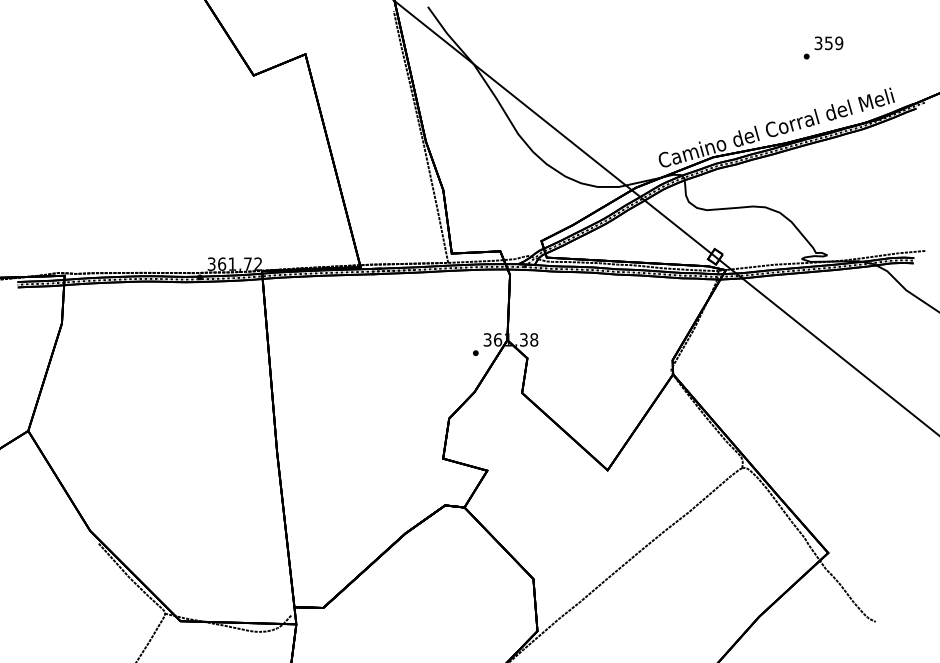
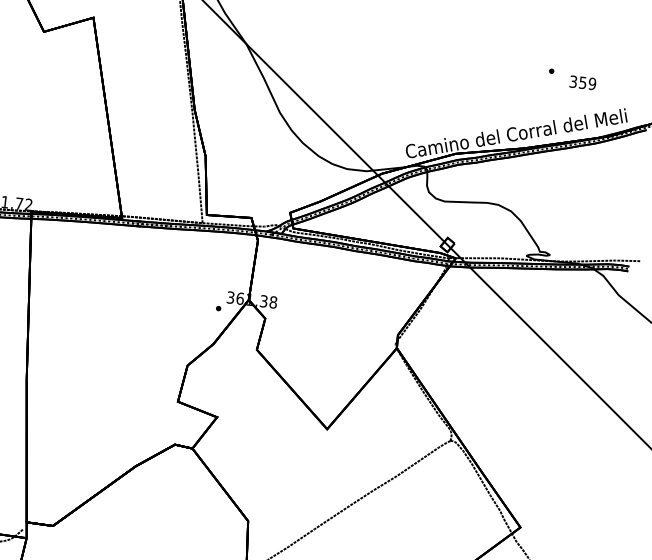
text: (828, 43) -> (582, 82), moved

